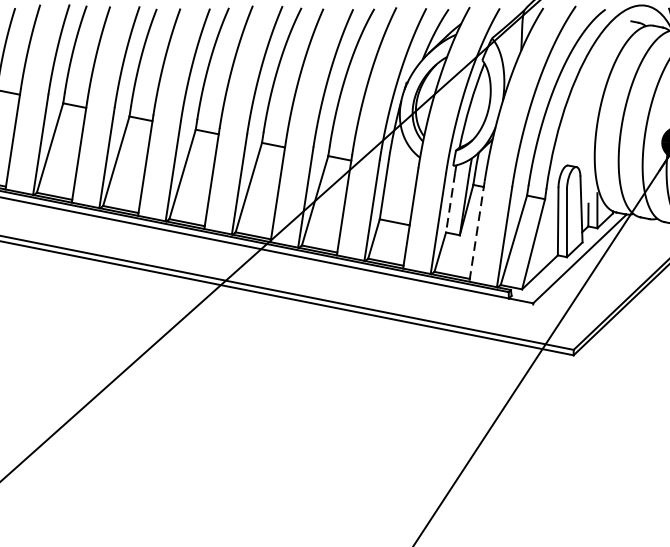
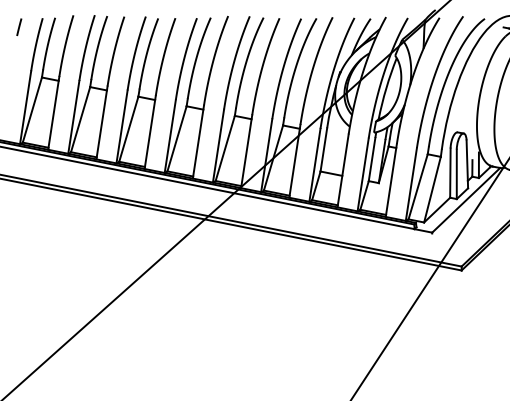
line: (451, 202) -> (372, 159), dashed -> solid
line: (477, 231) -> (391, 180), dashed -> solid

